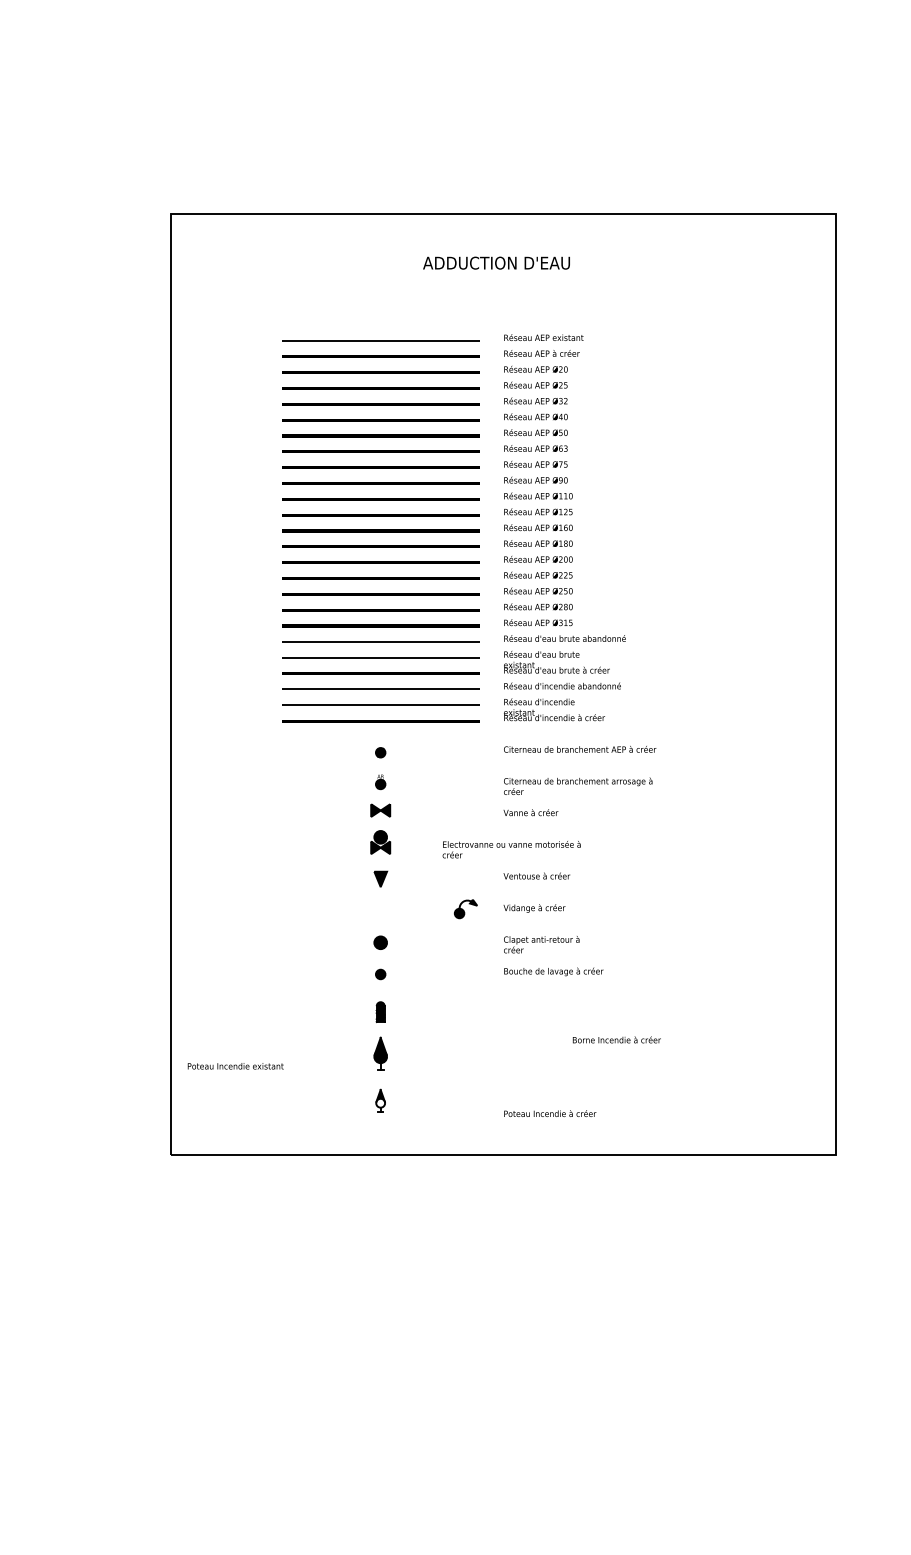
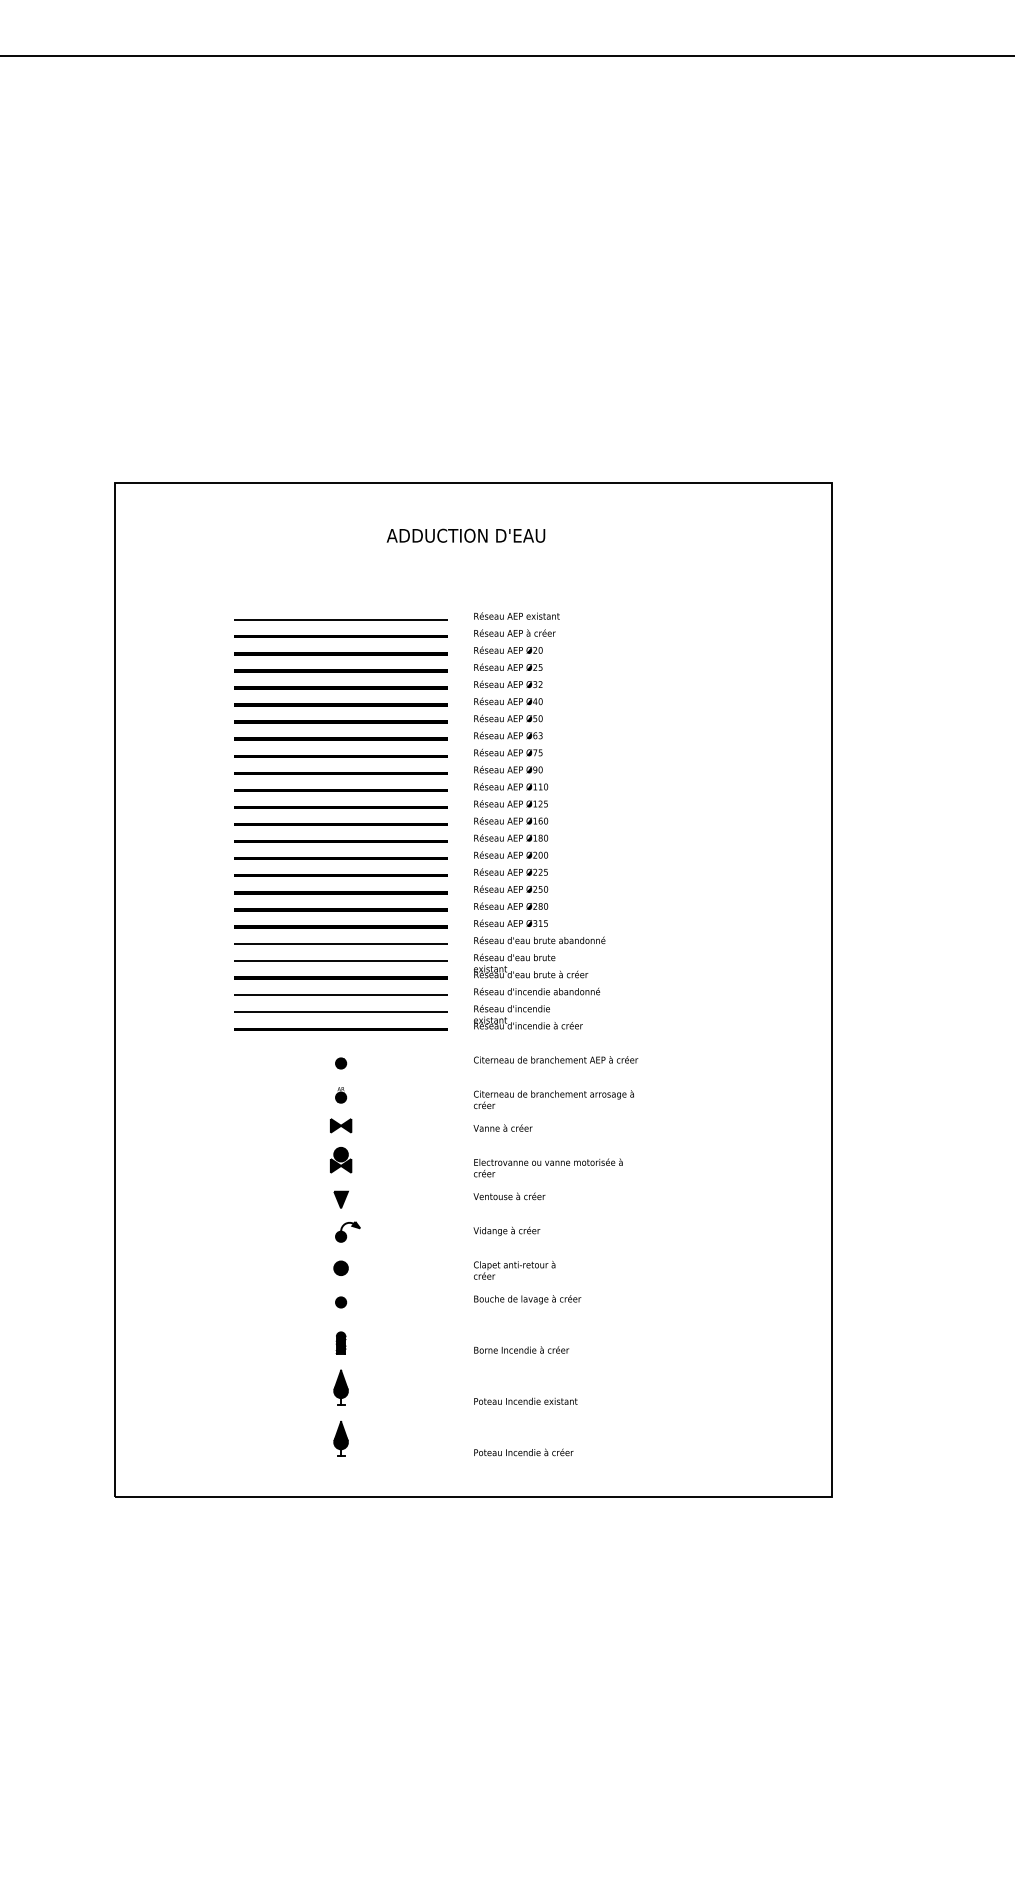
text: (511, 849) -> (548, 1167), moved
part: (465, 908) -> (347, 1231), moved
text: (616, 1039) -> (521, 1349), moved
text: (235, 1065) -> (525, 1400), moved
part: (380, 1100) -> (340, 1438), size x1.43

